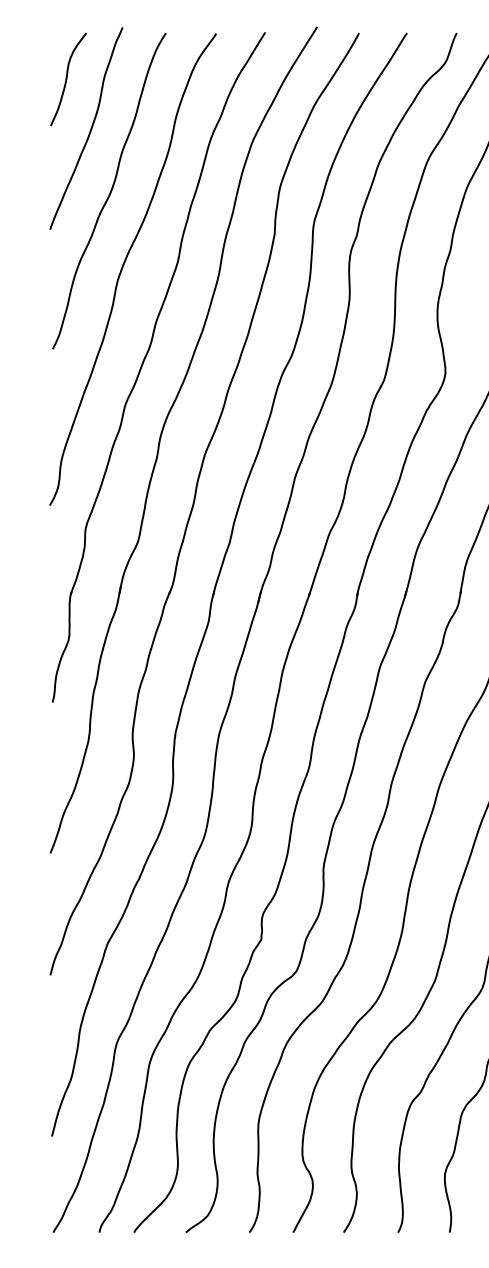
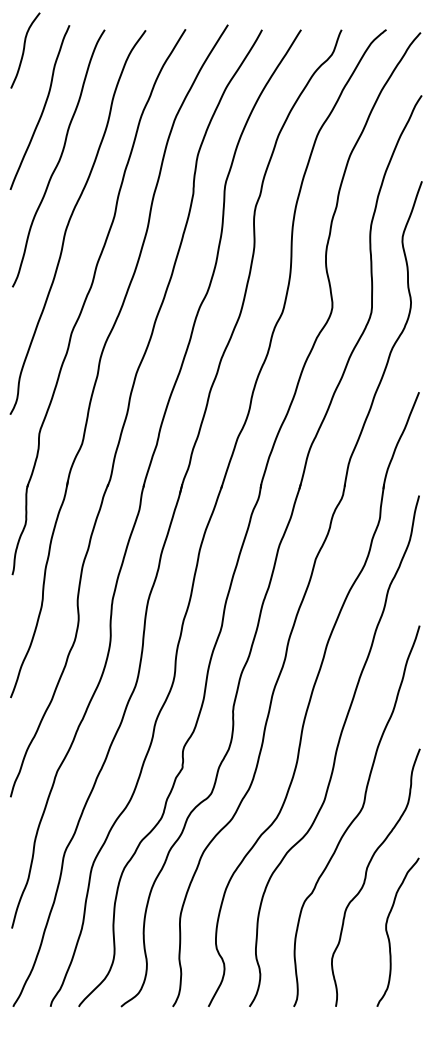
curve: (67, 79) -> (24, 50), moved

